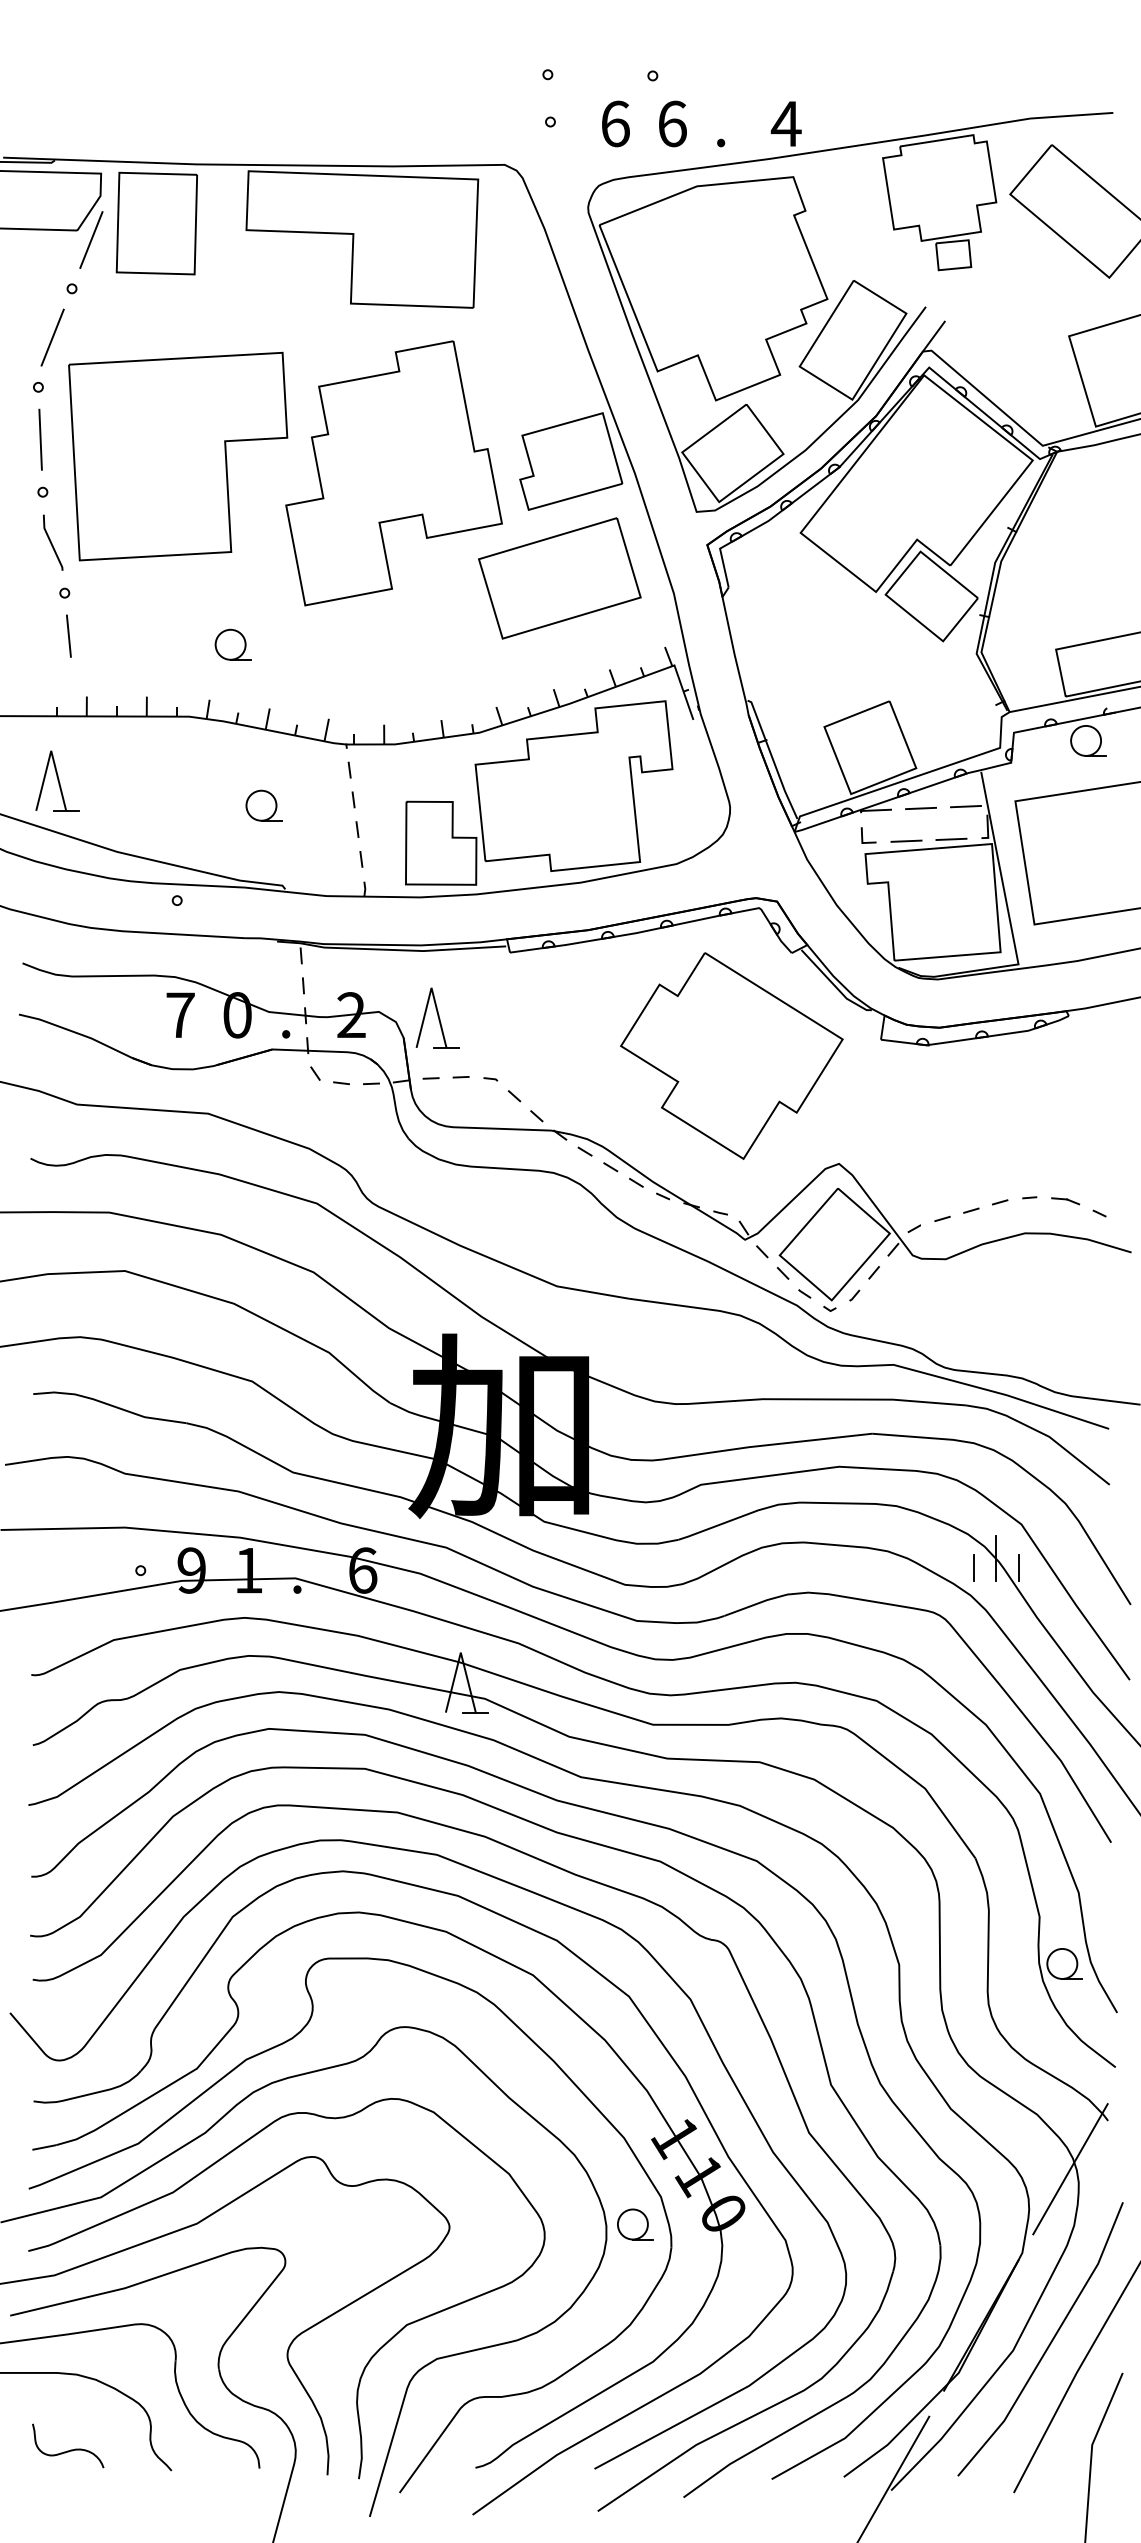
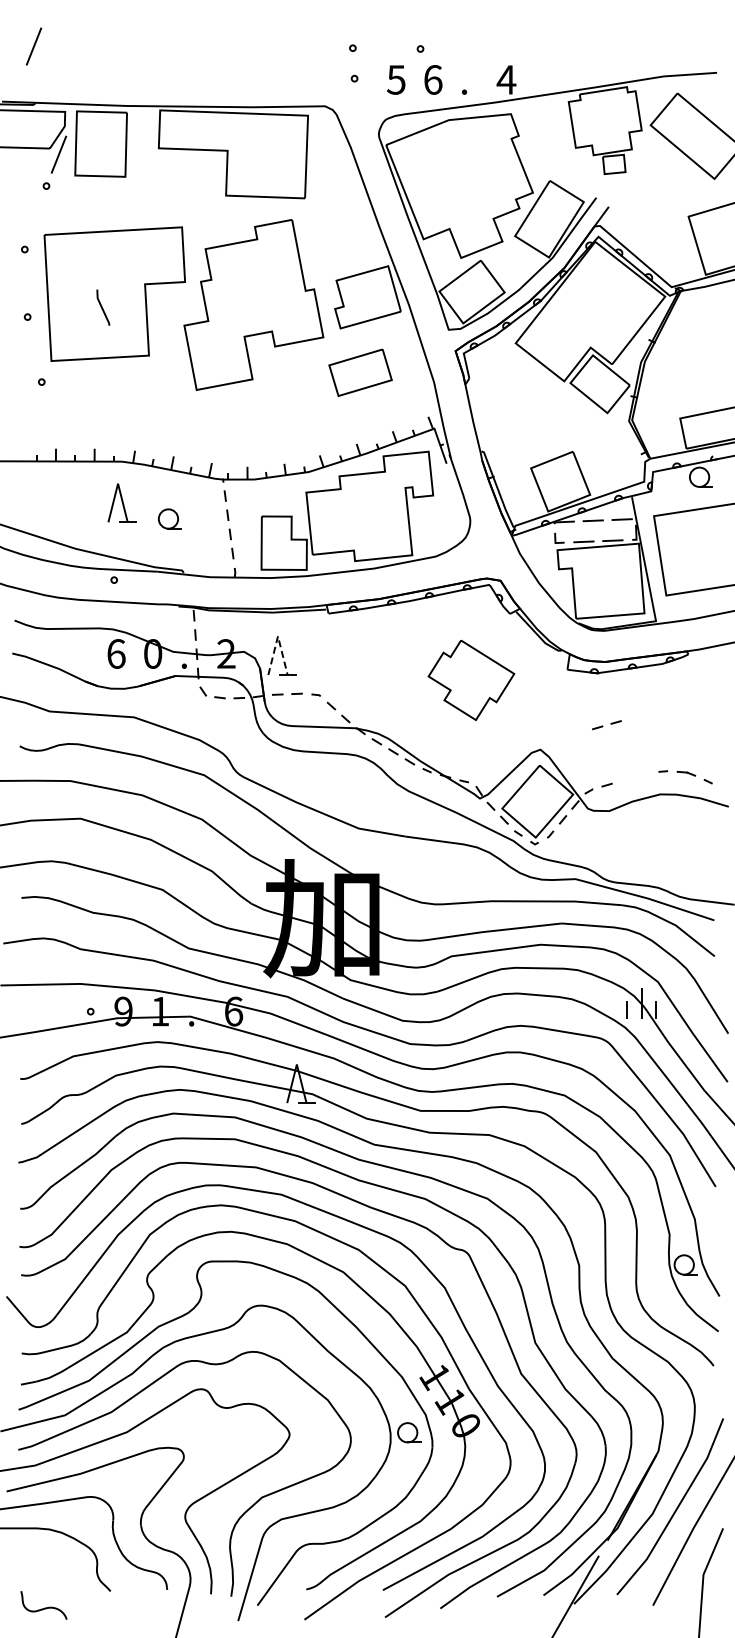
text: (615, 123) -> (396, 79), 6 -> 5
line: (51, 337) -> (33, 46), moved
line: (41, 440) -> (26, 283), removed
line: (51, 542) -> (102, 307), moved
part: (559, 578) -> (360, 372), size x0.6
line: (68, 635) -> (44, 409), removed
part: (233, 643) -> (150, 414), removed
part: (56, 780) -> (121, 502), moved
line: (432, 988) -> (278, 636), solid -> dashed
text: (180, 1014) -> (116, 653), 7 -> 6
part: (731, 1056) -> (471, 680), size x0.6
part: (985, 1207) -> (606, 725), moved
line: (1070, 2169) -> (689, 1397), removed
curve: (68, 2449) -> (44, 1607), moved

